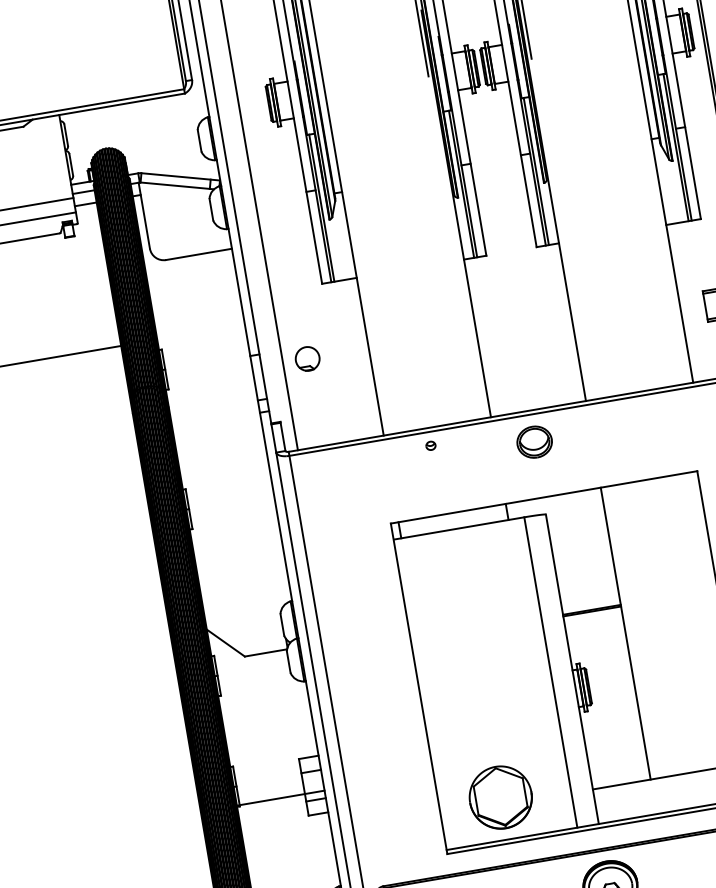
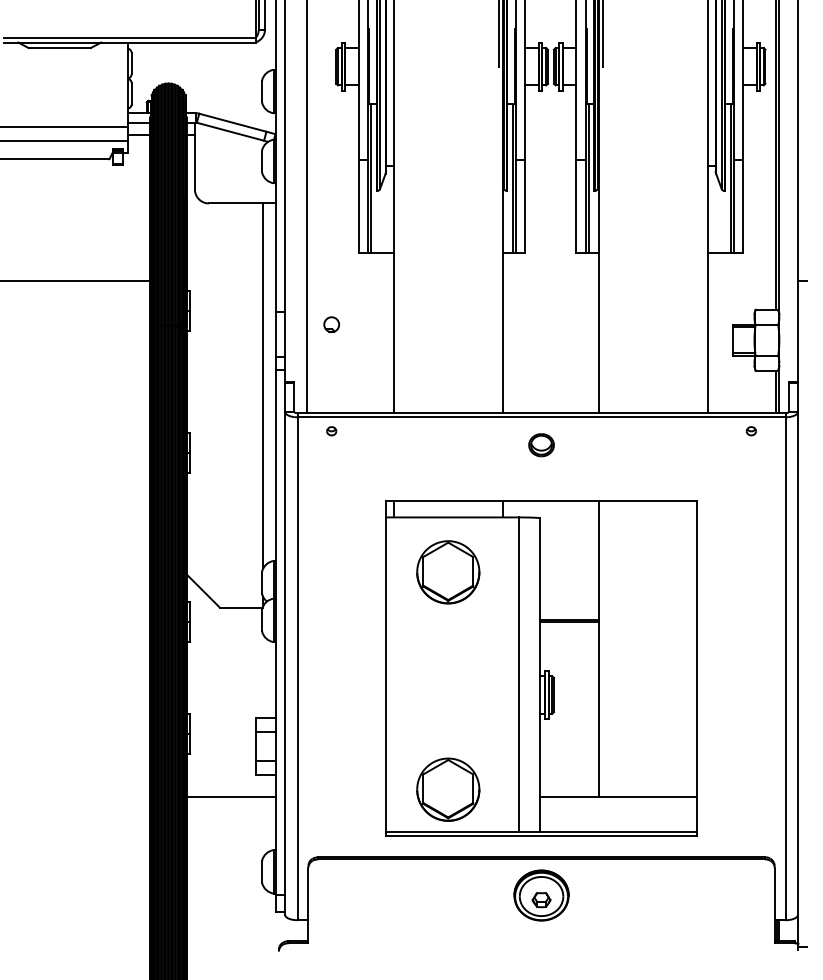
part: (307, 358) -> (331, 324), size x0.62
line: (250, 430) -> (263, 385), added
part: (534, 442) -> (541, 445), size x0.71
part: (430, 446) -> (331, 431), moved
part: (464, 583) -> (448, 572), added
line: (280, 798) -> (230, 797), moved

